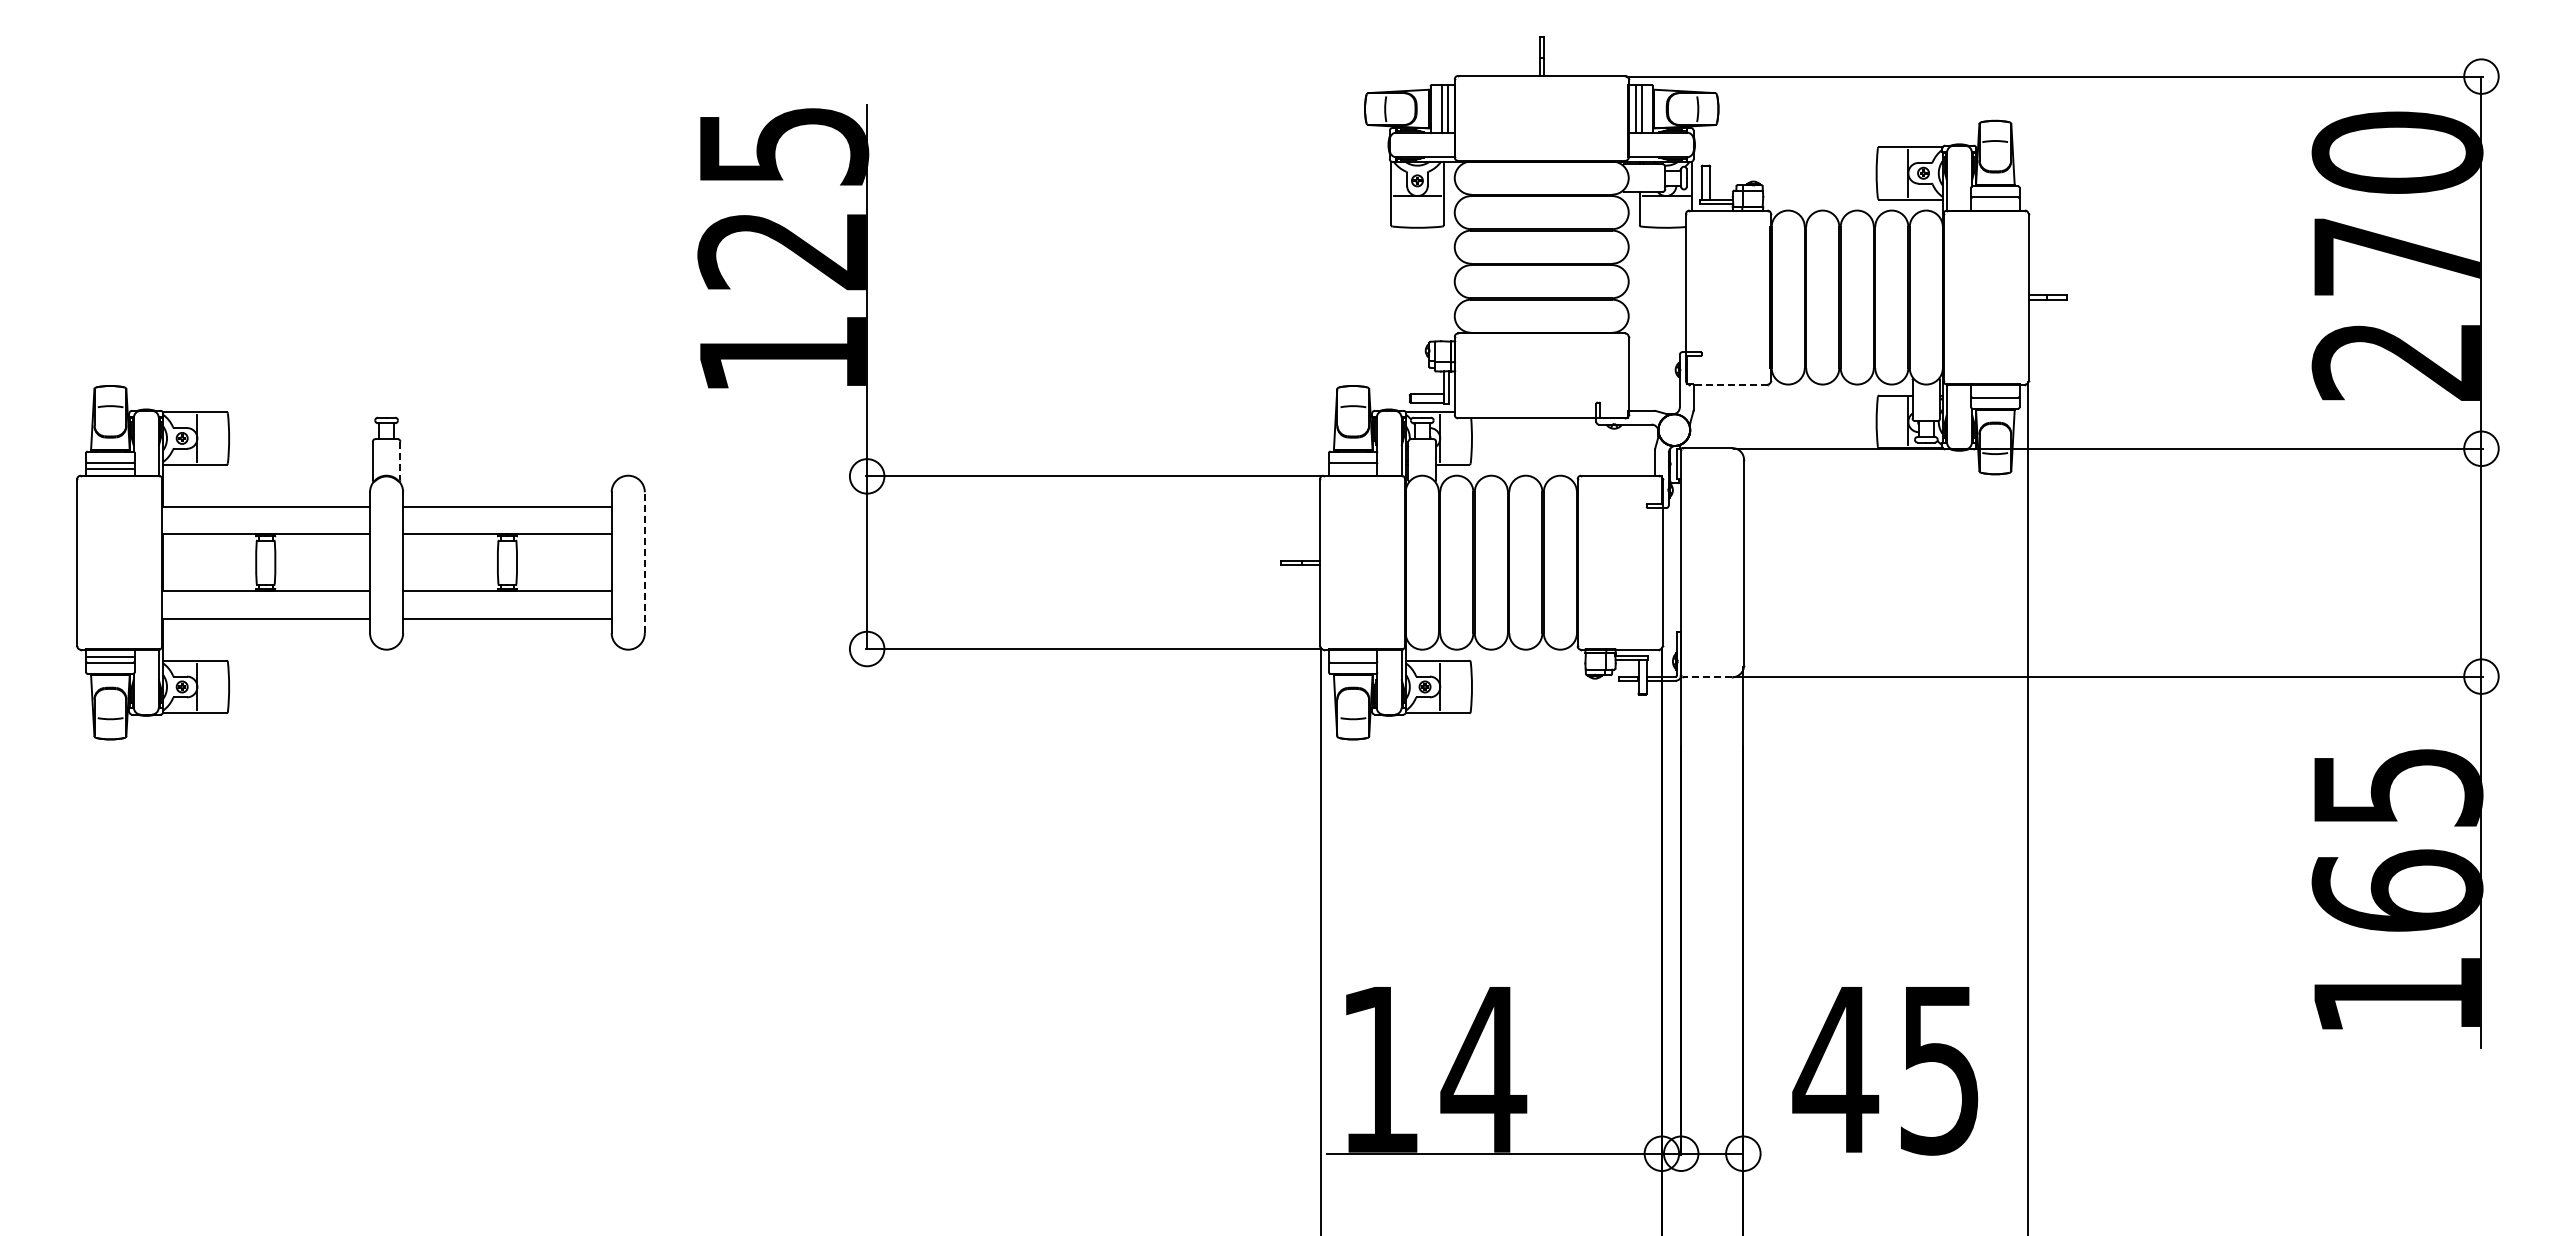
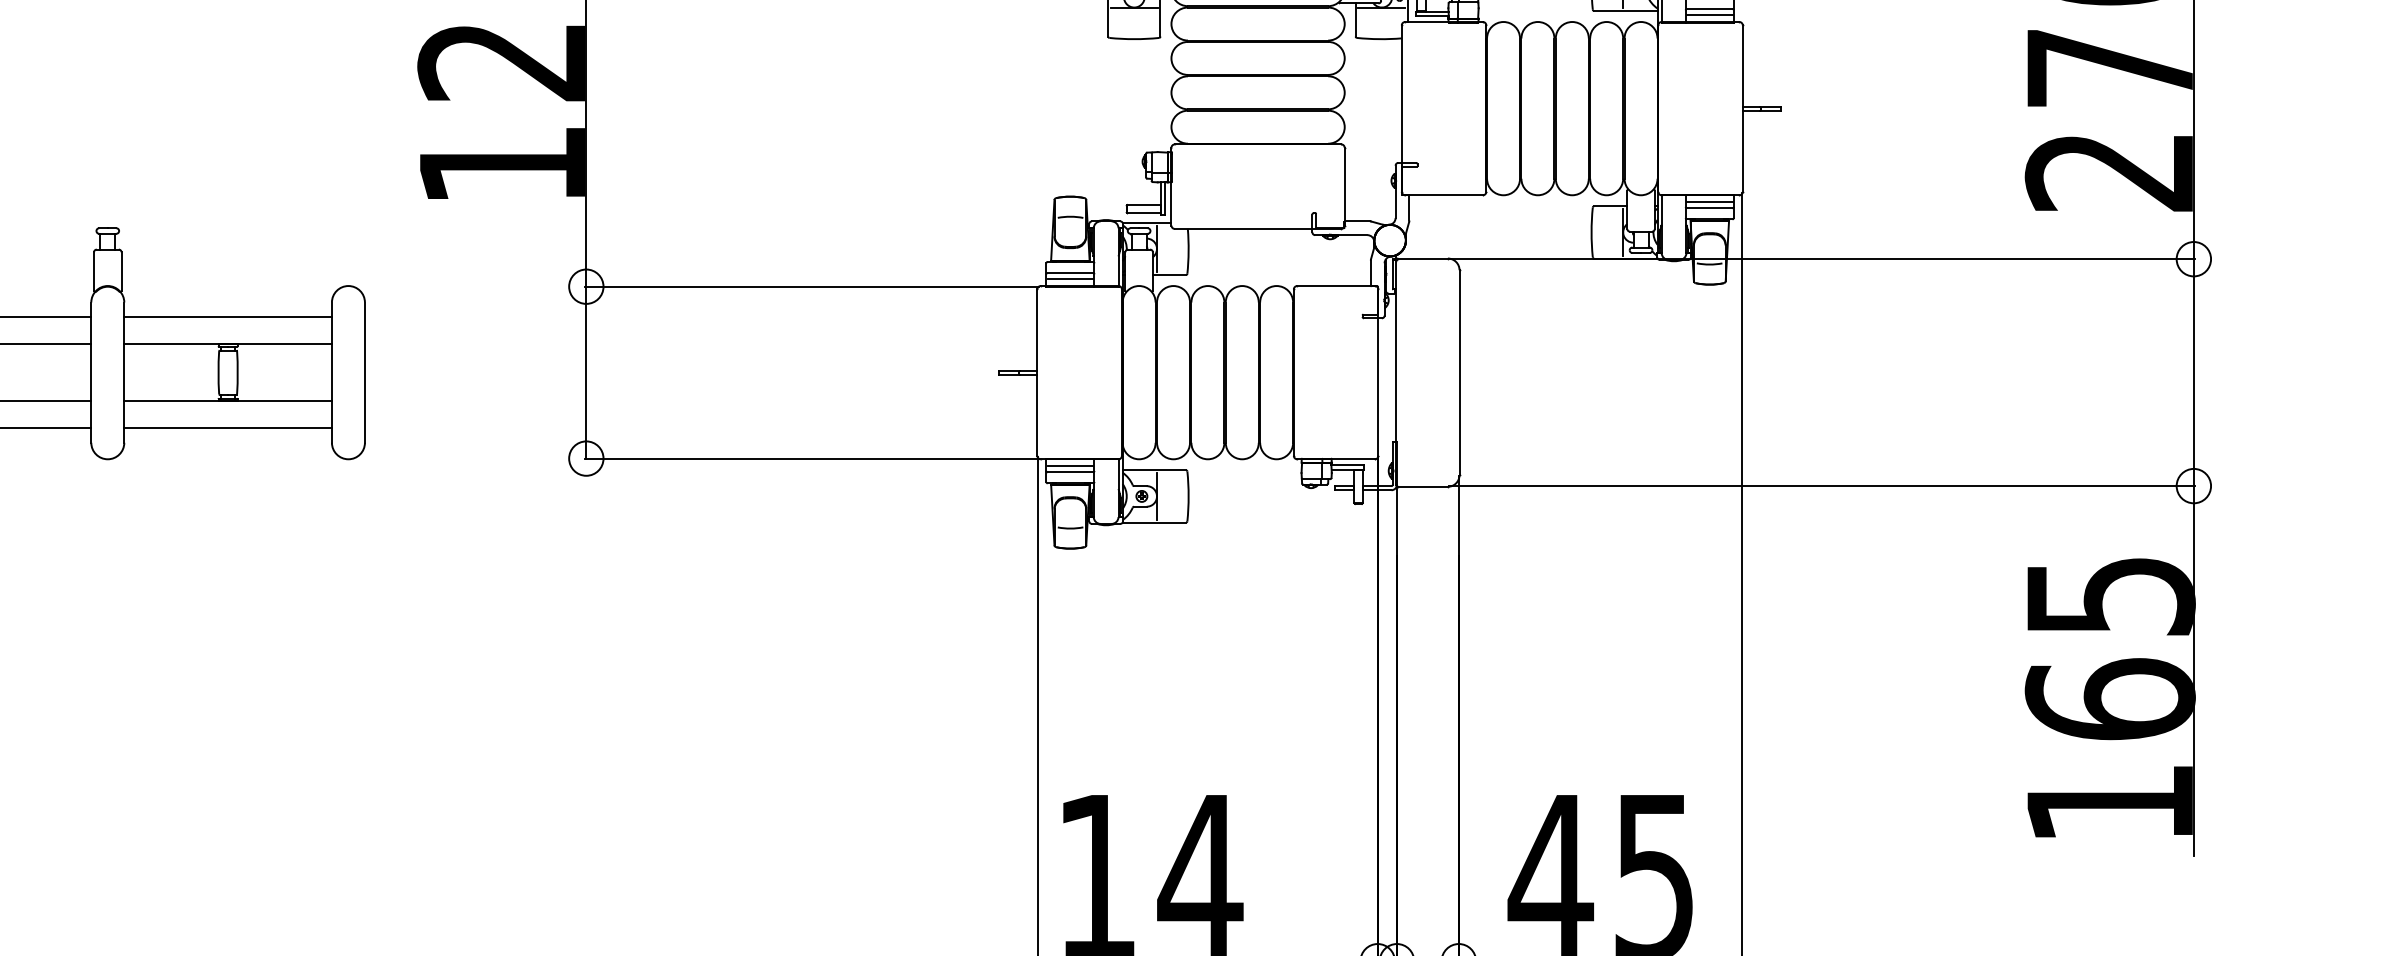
line: (1995, 203) -> (1709, 14), added
line: (1728, 384) -> (1444, 195), dashed -> solid
line: (1995, 391) -> (1709, 202), added
line: (400, 461) -> (121, 271), dashed -> solid
line: (1353, 468) -> (1070, 278), added
line: (644, 562) -> (364, 372), dashed -> solid
line: (1353, 656) -> (1070, 466), added
line: (1707, 677) -> (1423, 486), dashed -> solid

